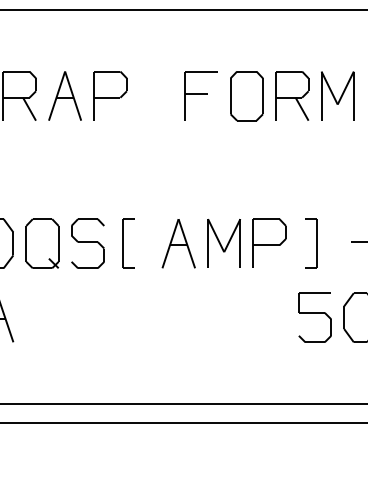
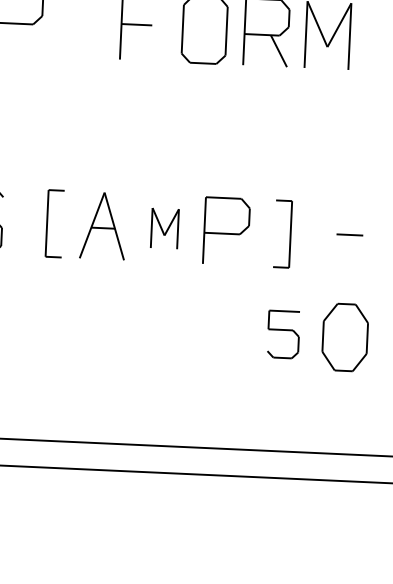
part: (128, 243) -> (54, 223), moved
part: (223, 243) -> (164, 228), size x0.6
part: (314, 317) -> (282, 334), size x0.7

